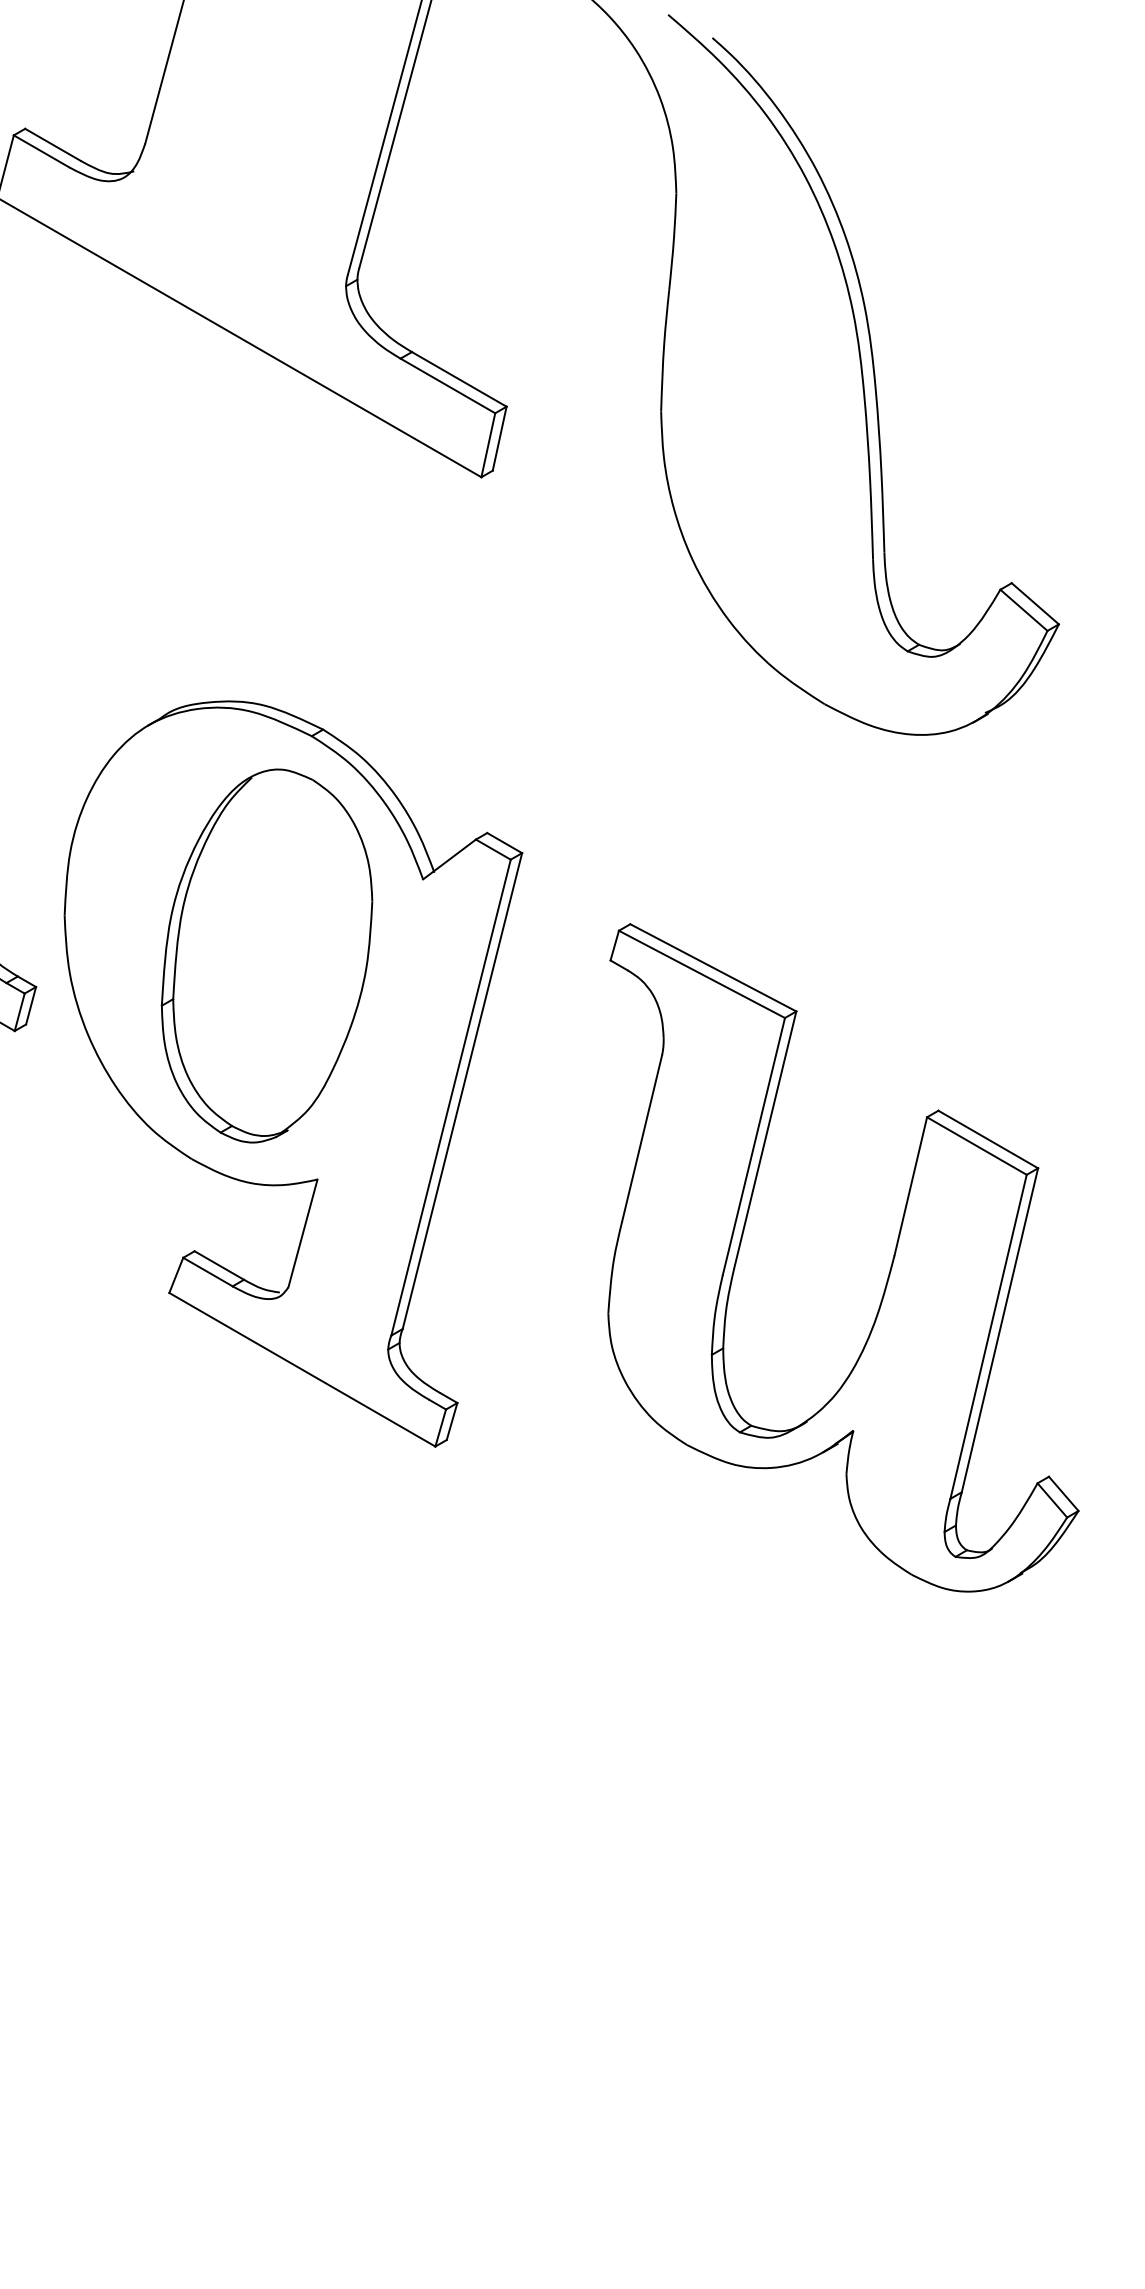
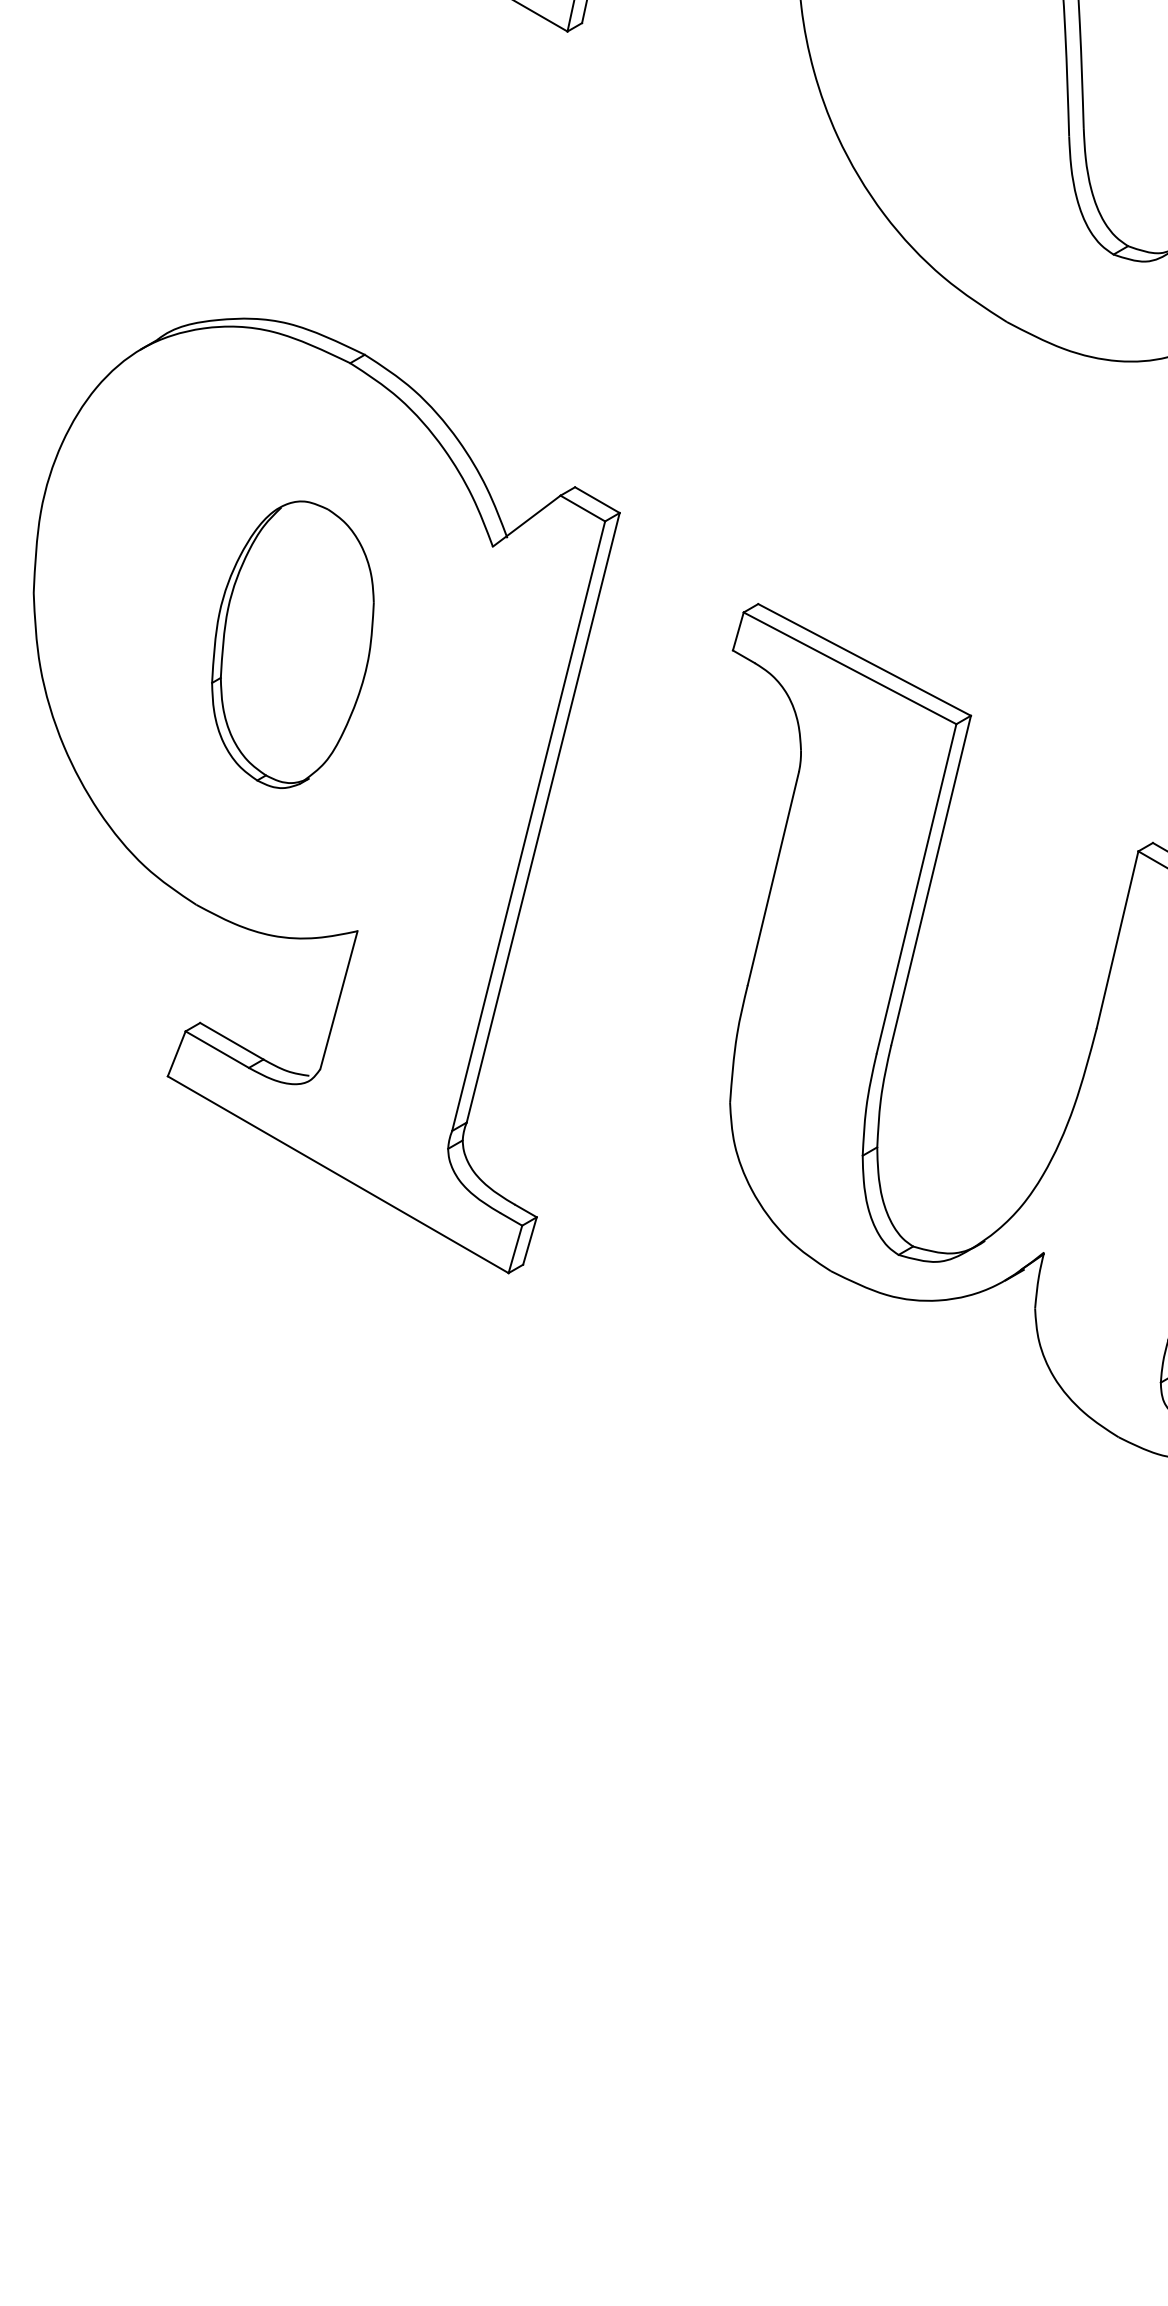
part: (266, 955) -> (292, 644), size x0.6

